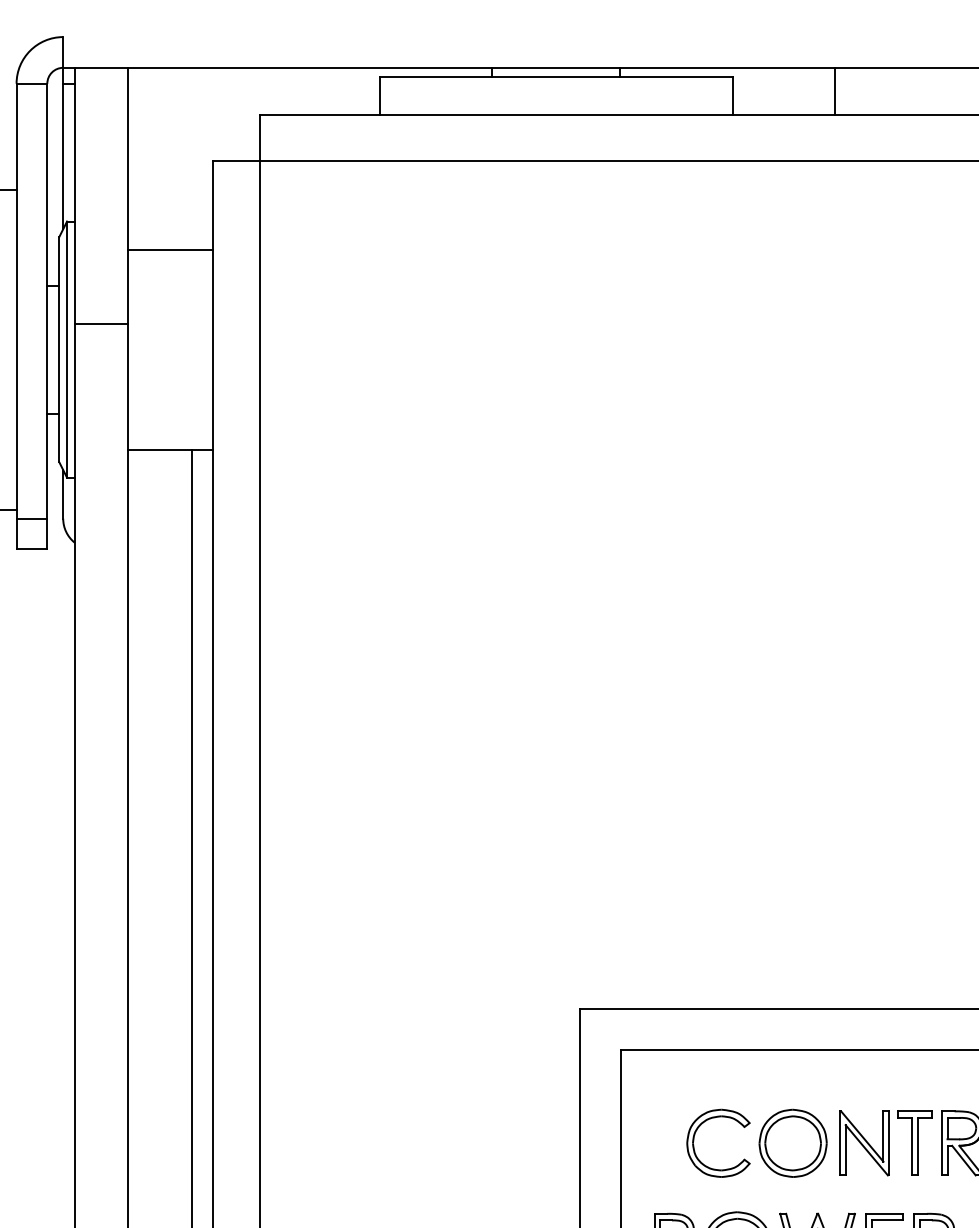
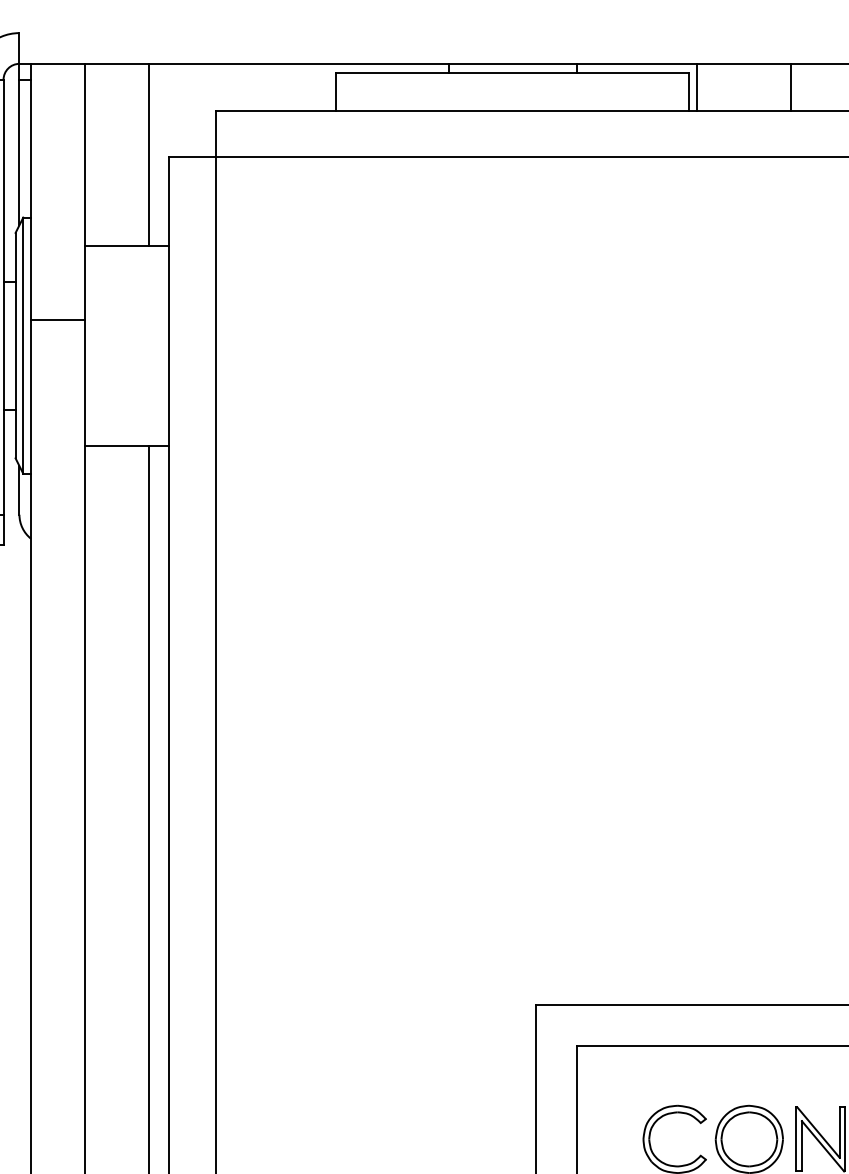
line: (740, 90) -> (696, 86), added
line: (192, 158) -> (148, 154), added

